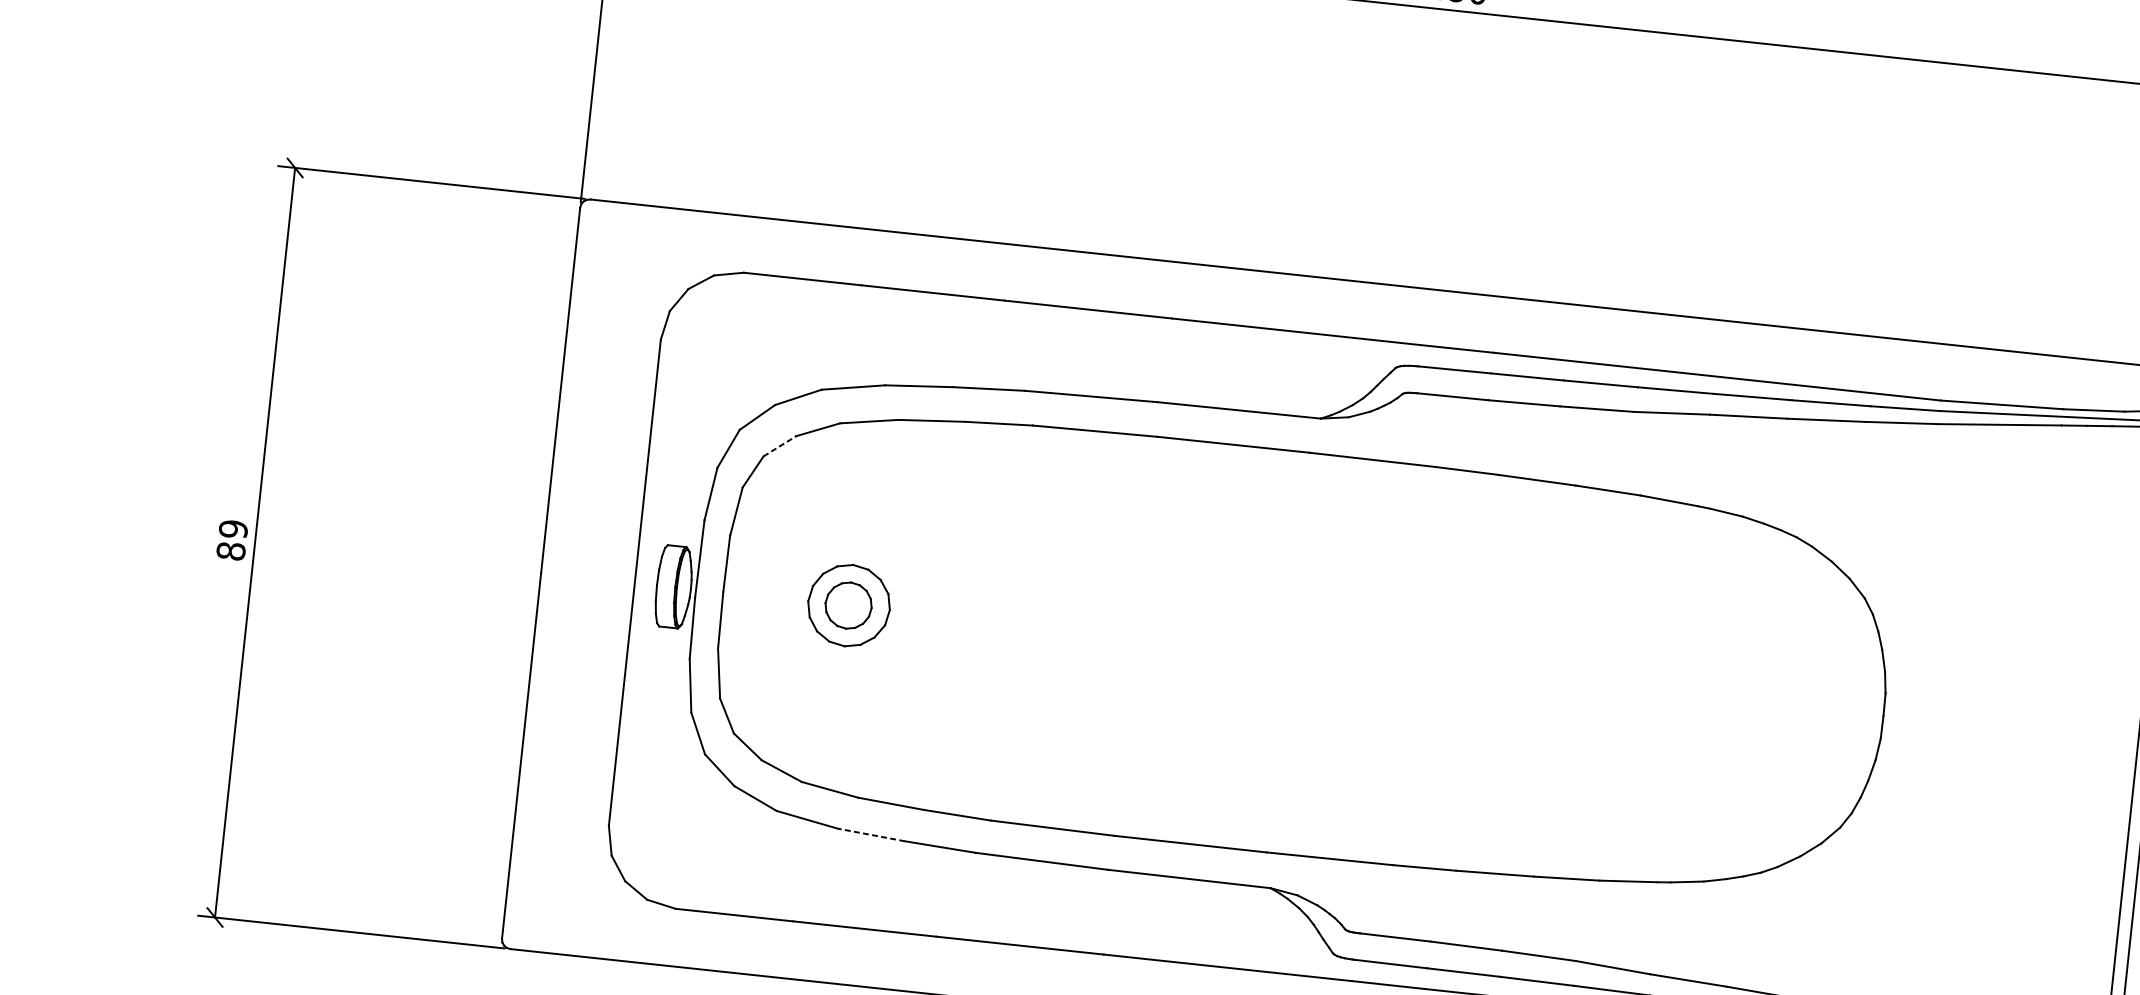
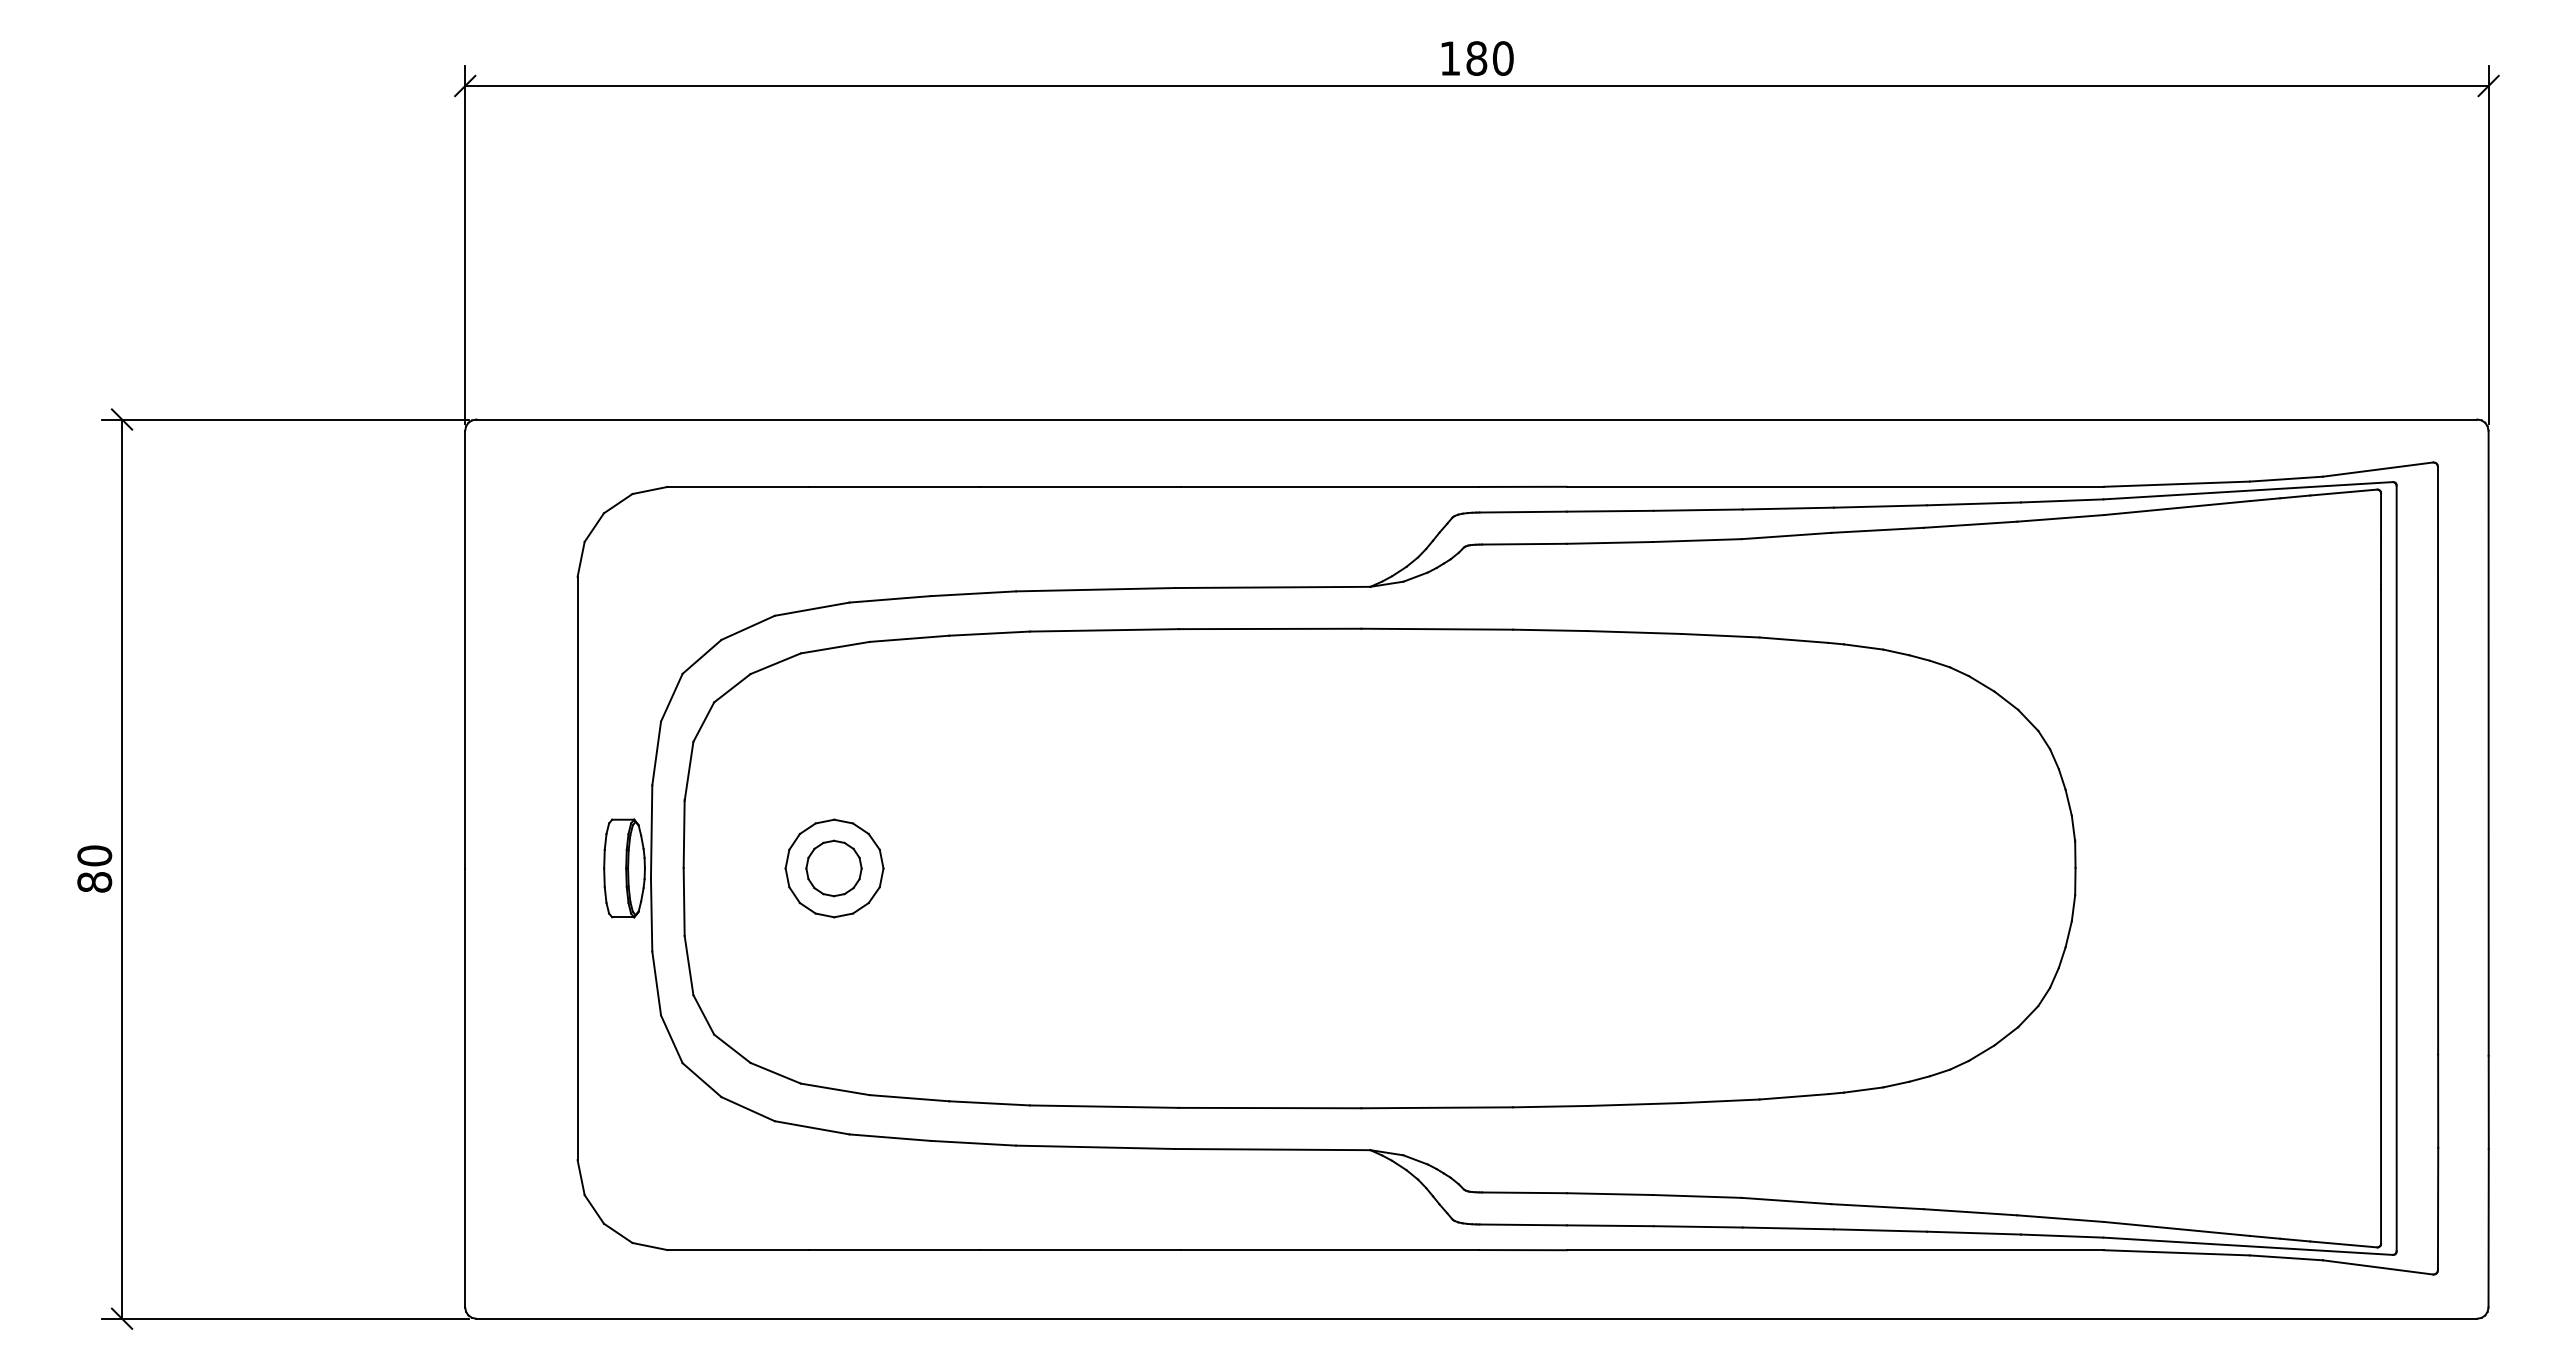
line: (780, 445) -> (732, 687), dashed -> solid
text: (233, 528) -> (94, 855), 89 -> 80
line: (871, 834) -> (890, 1137), dashed -> solid

